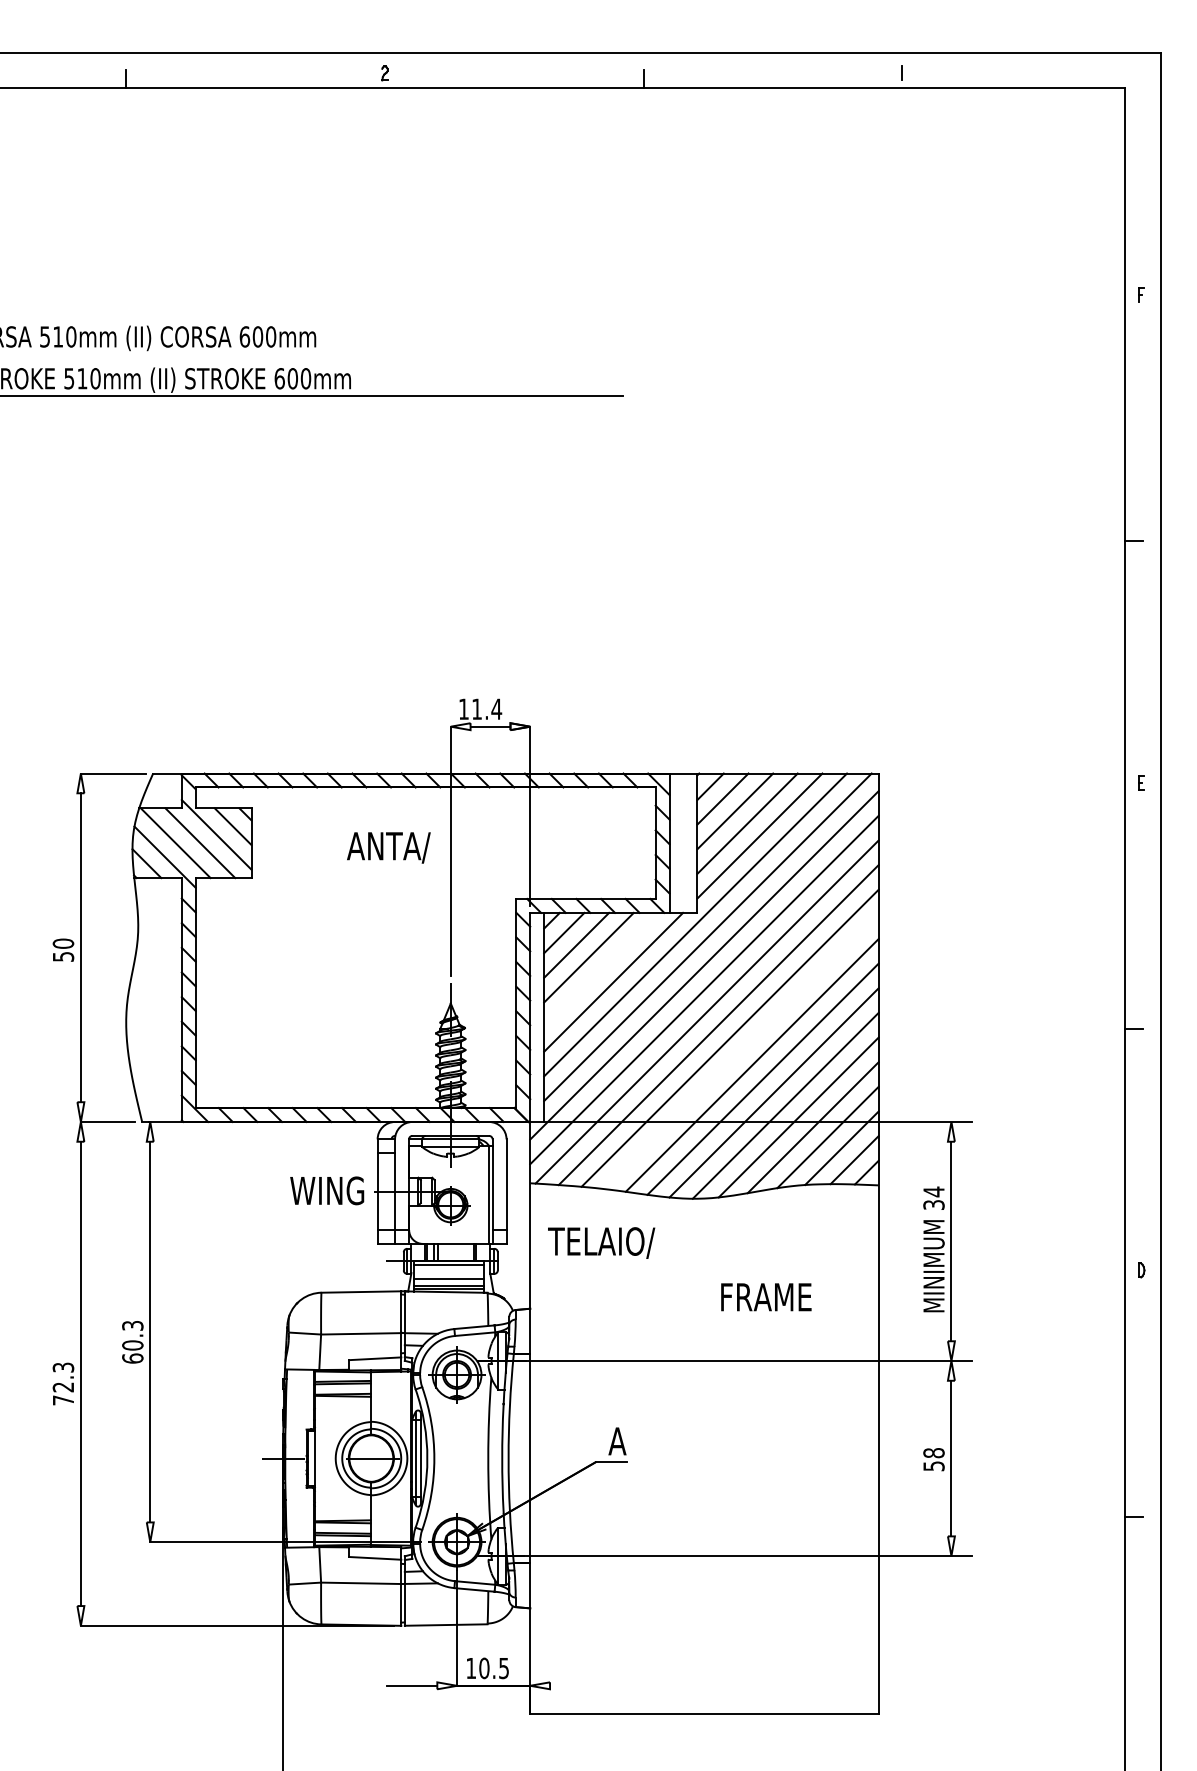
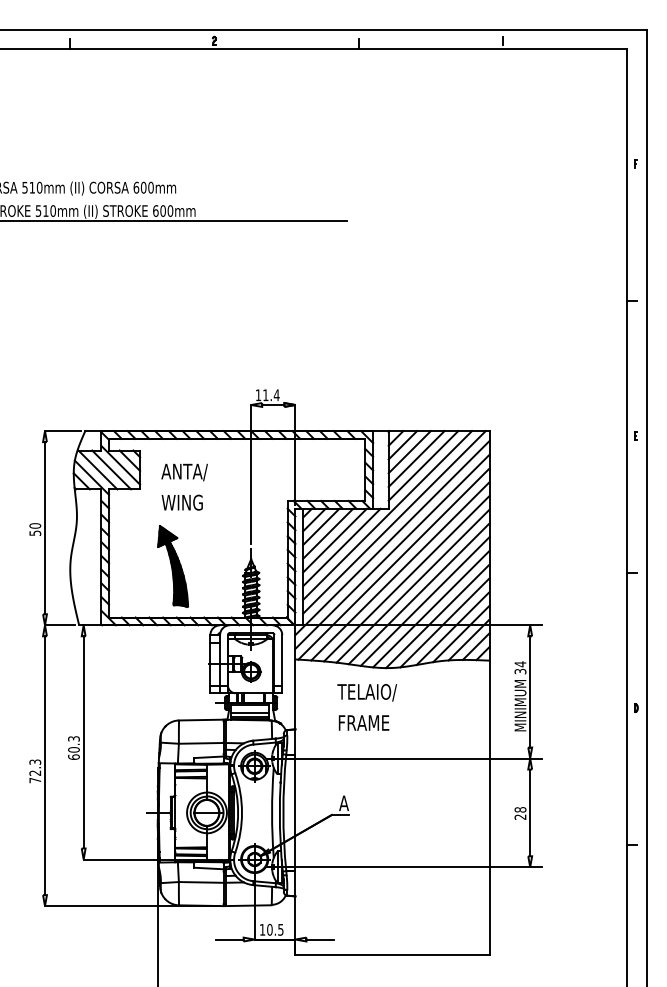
text: (388, 847) -> (184, 472), moved
line: (600, 969) -> (334, 540), added
part: (309, 1016) -> (172, 566), added
line: (740, 1050) -> (412, 585), added
text: (325, 1190) -> (181, 502), moved
text: (600, 1242) -> (366, 692), moved
text: (765, 1296) -> (363, 722), moved
text: (934, 1465) -> (520, 816), 58 -> 28
line: (575, 1685) -> (320, 939), added

